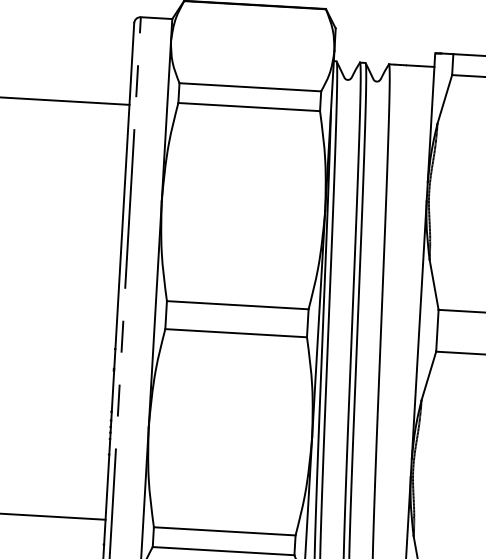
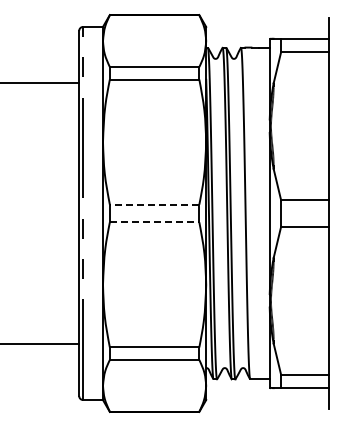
line: (237, 304) -> (154, 204), solid -> dashed
line: (235, 333) -> (154, 222), solid -> dashed

